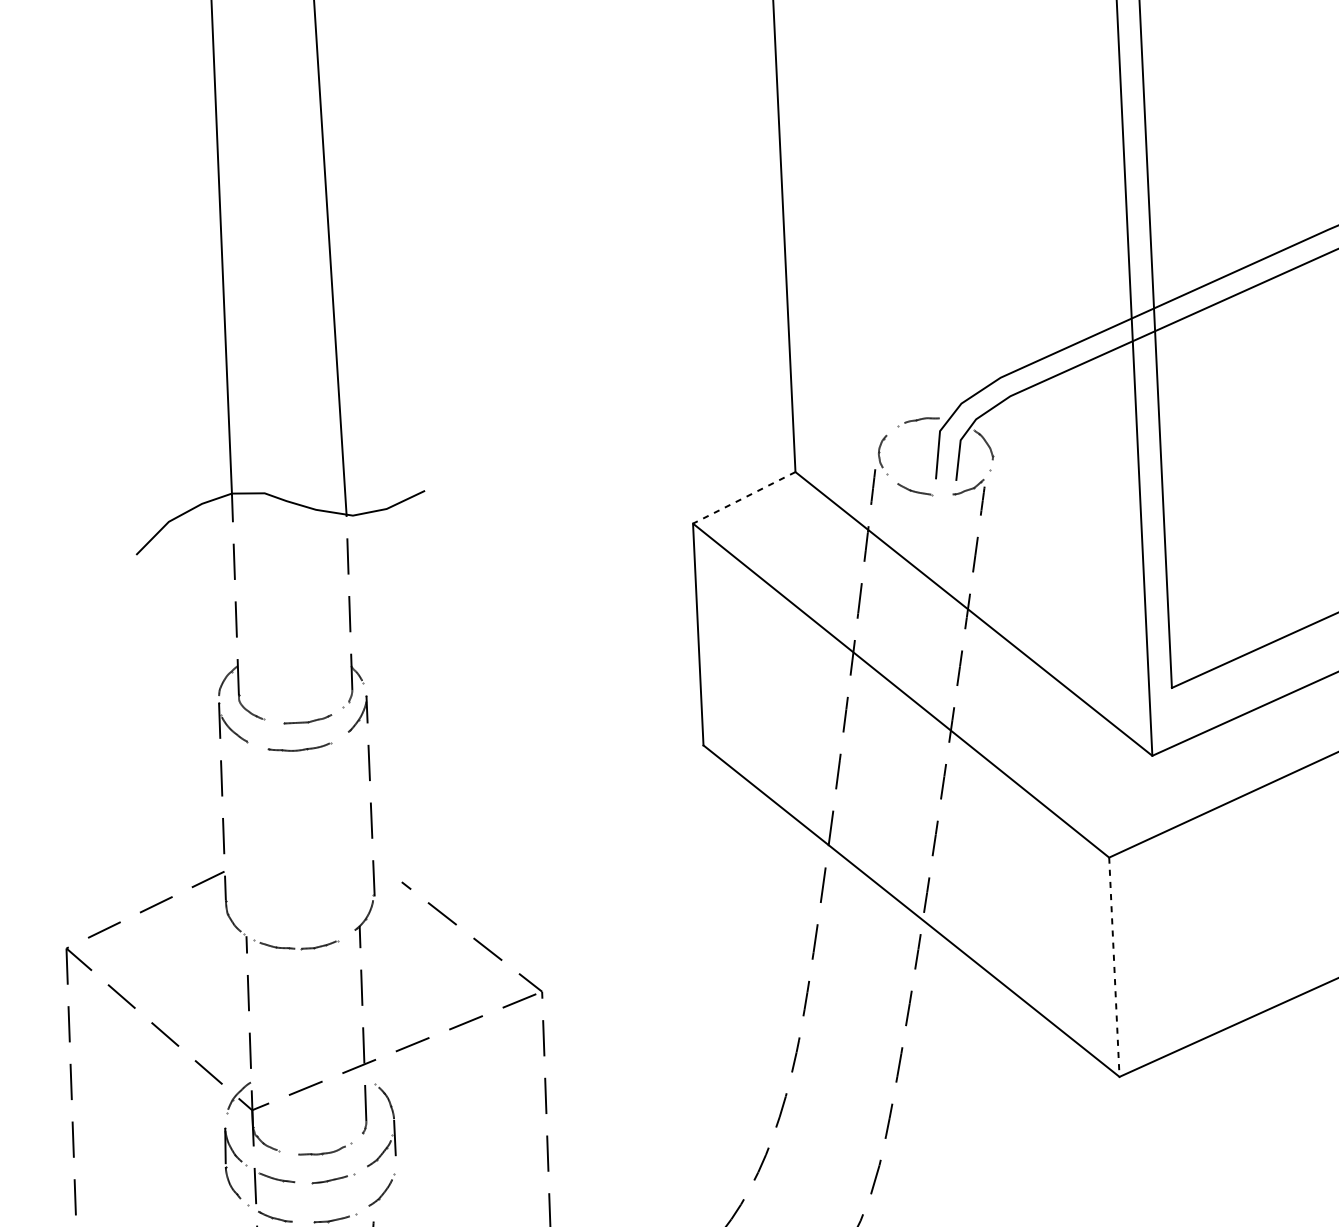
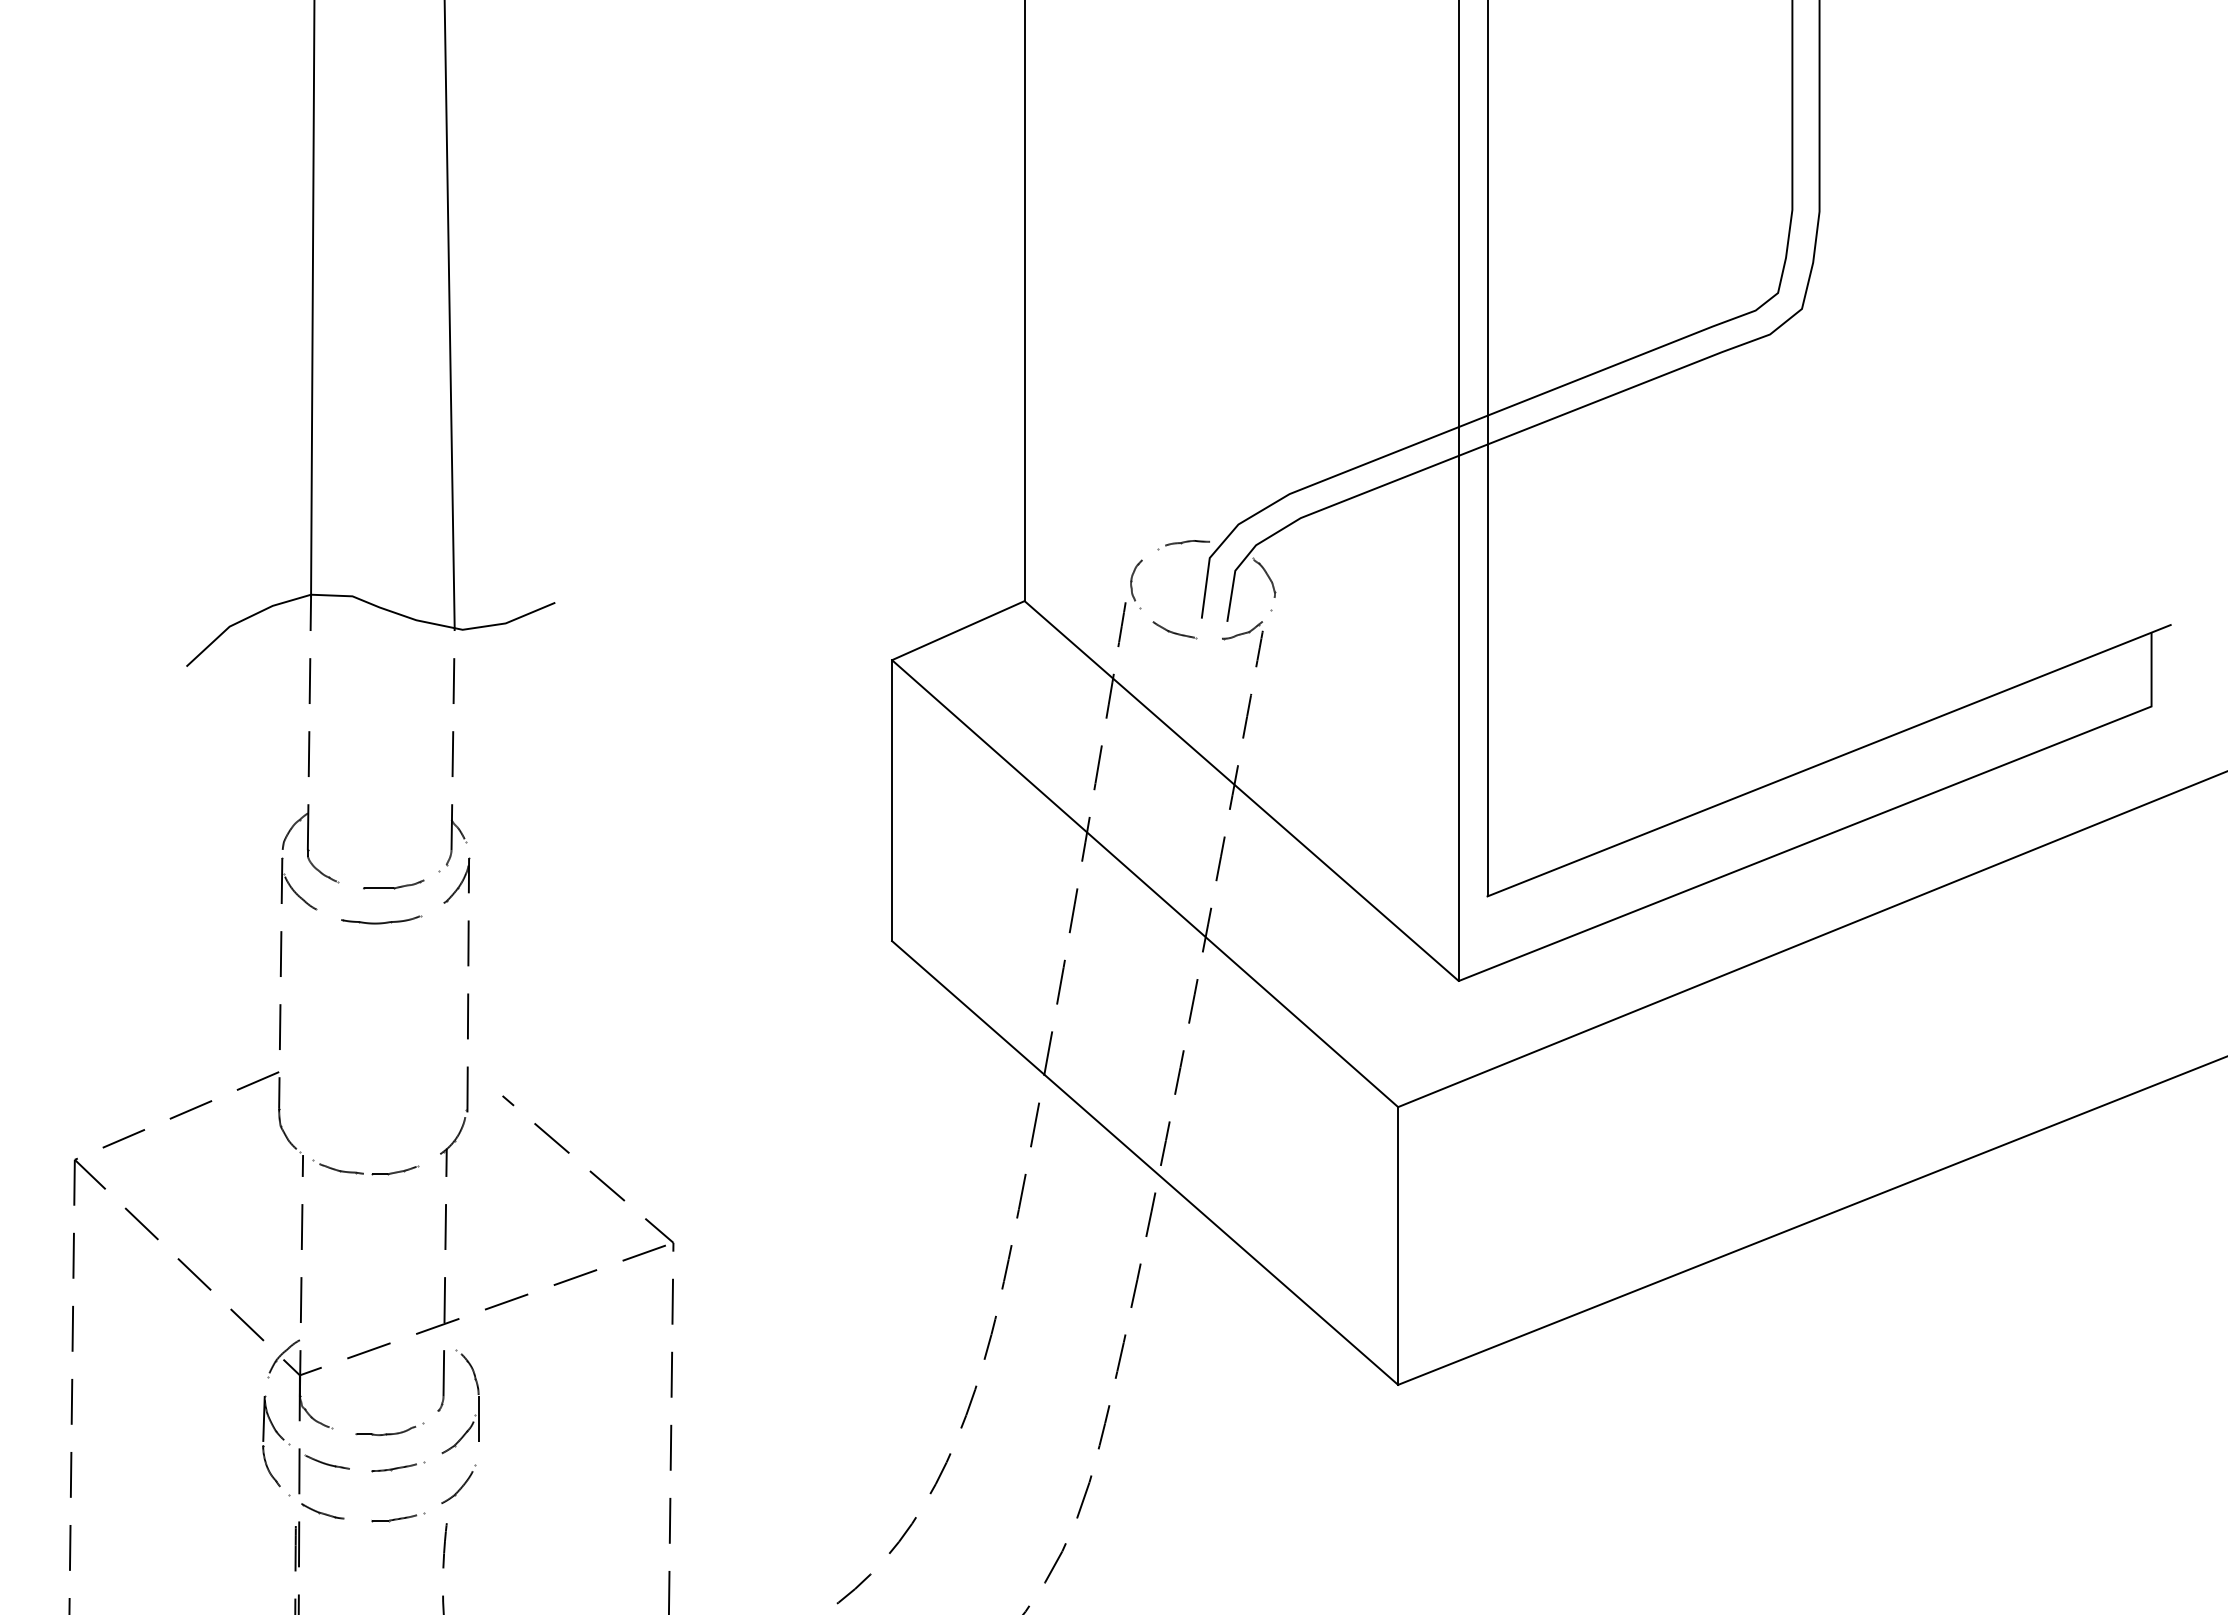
line: (744, 497) -> (958, 630), dashed -> solid
line: (1114, 967) -> (1398, 1246), dashed -> solid

